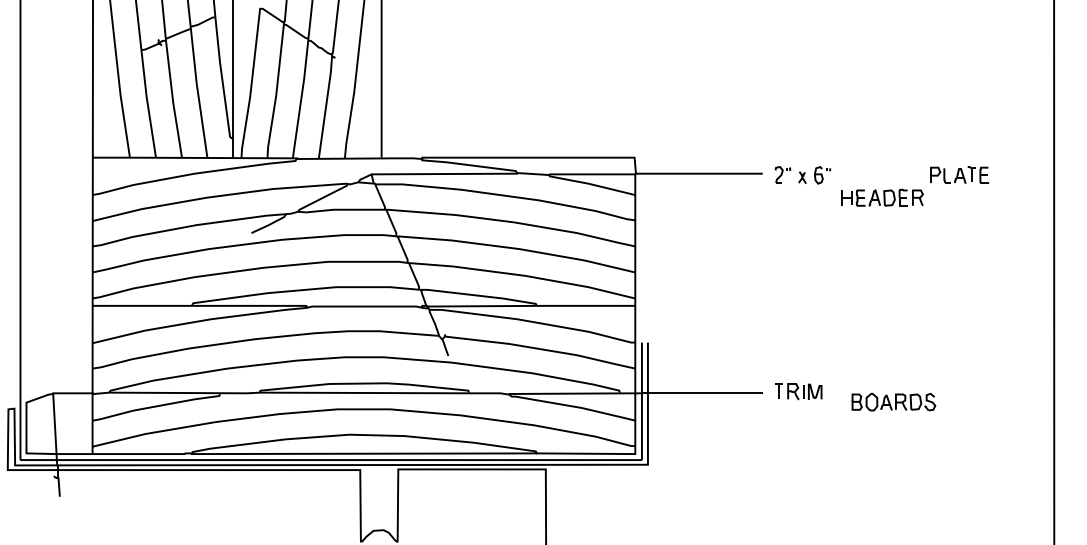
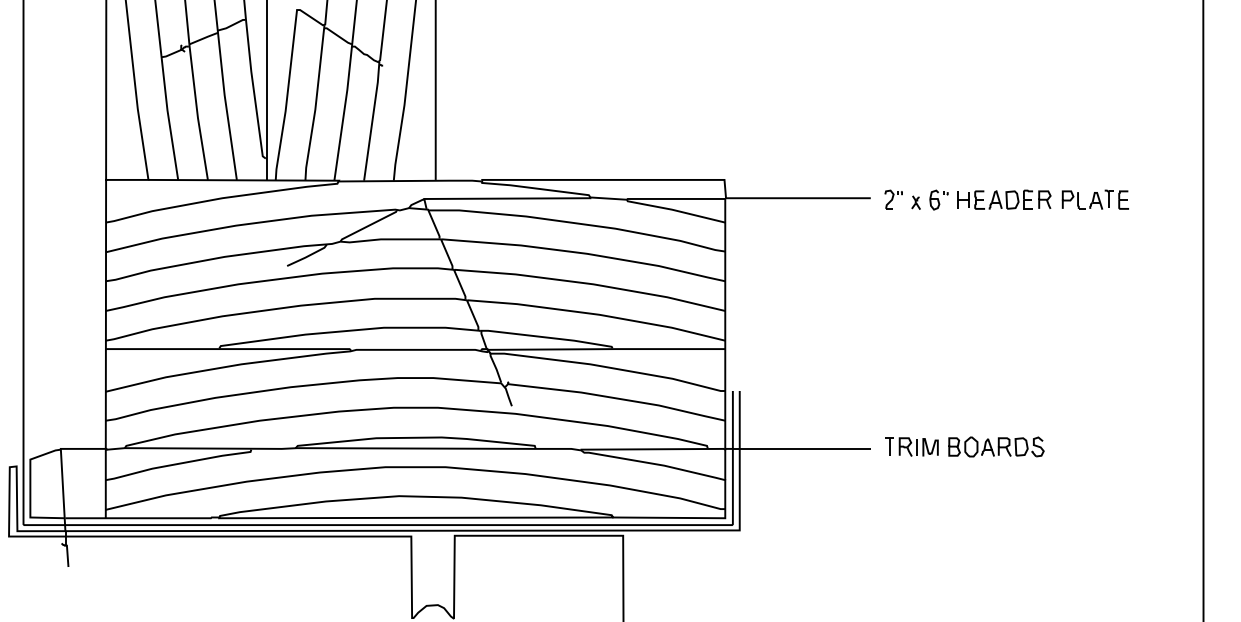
part: (882, 197) -> (1004, 199), moved
part: (893, 401) -> (996, 446), moved

